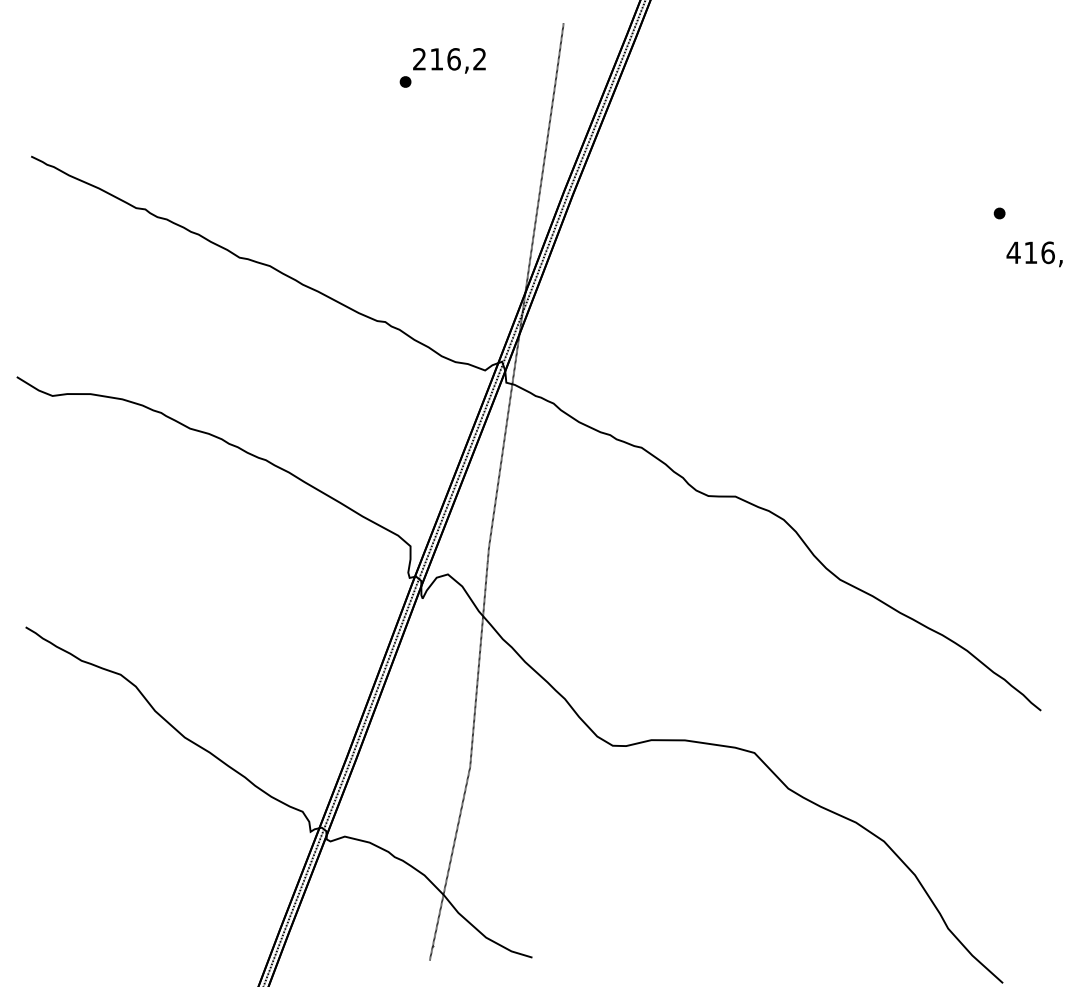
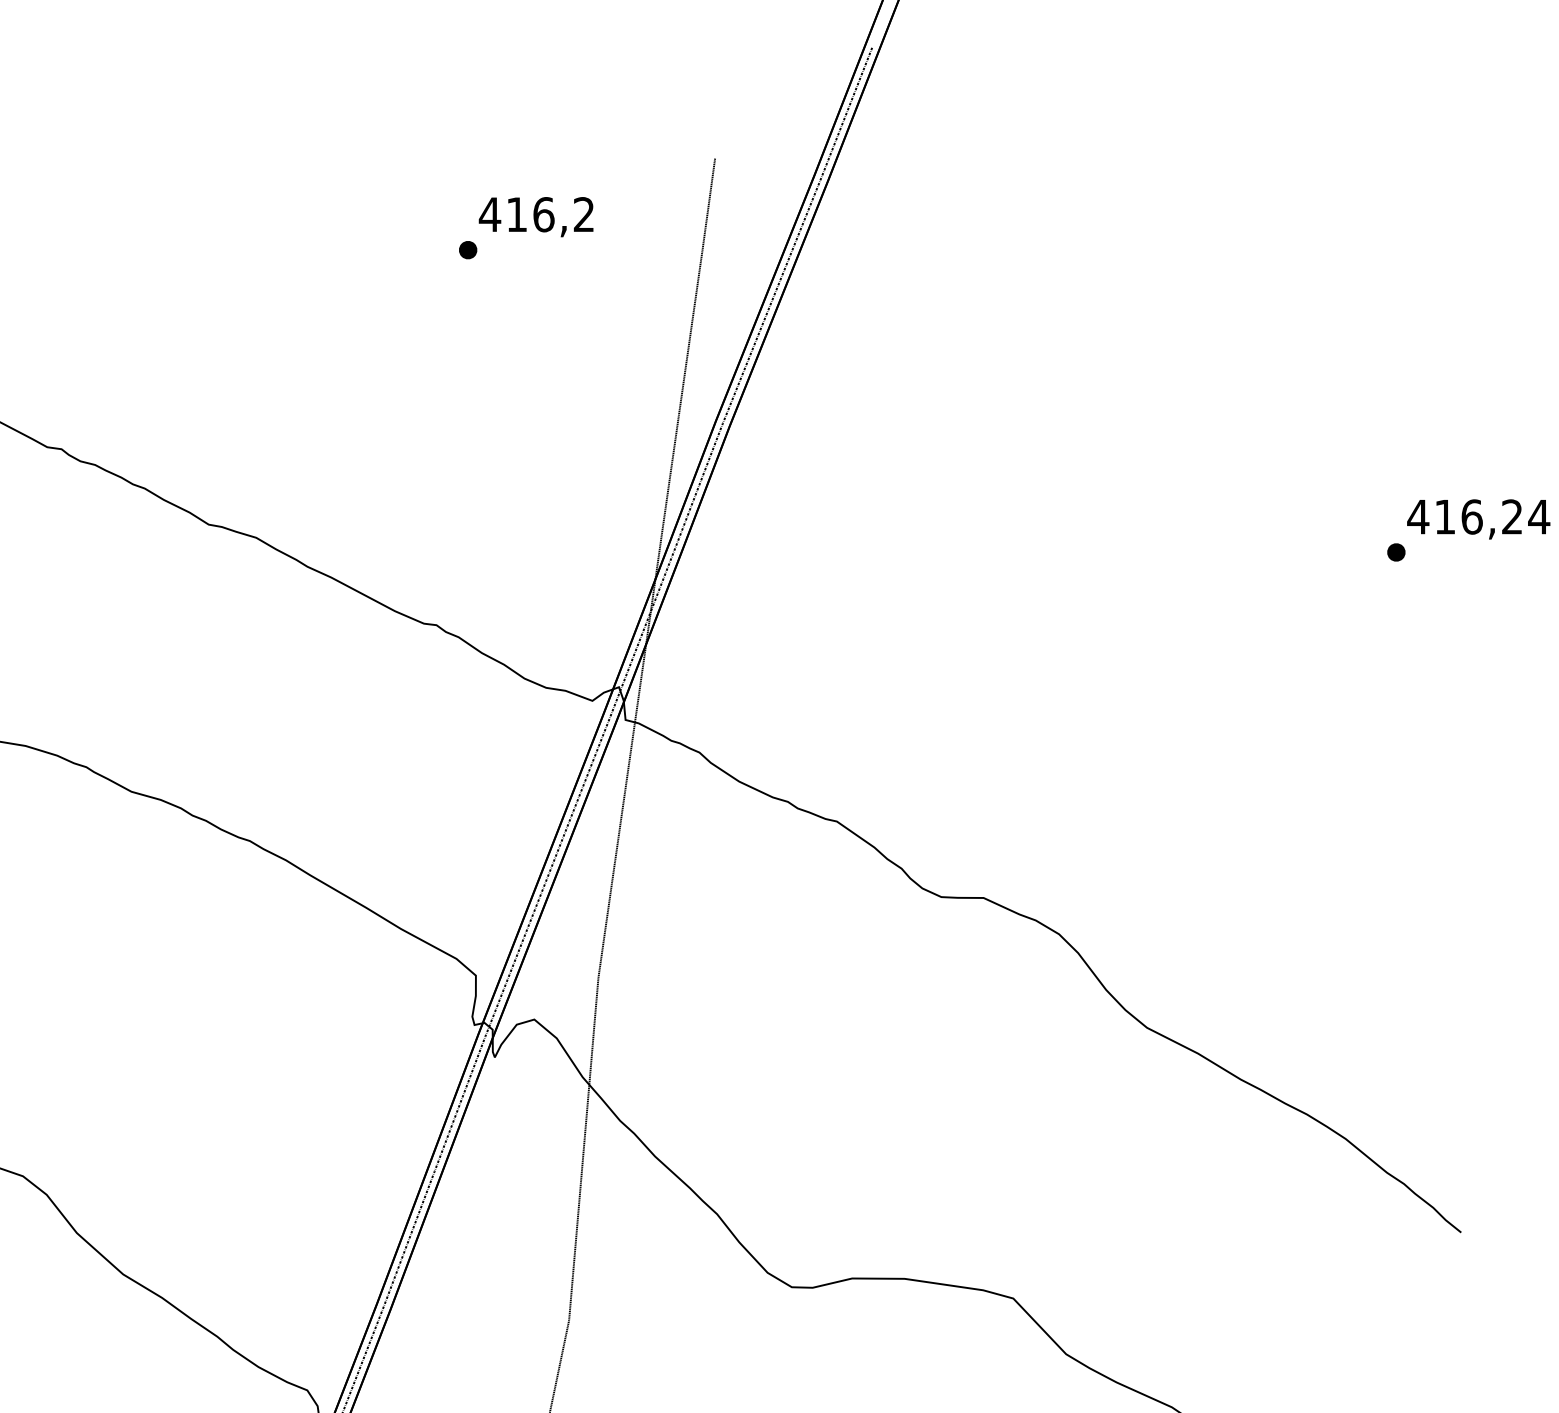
text: (419, 59) -> (489, 214), 216,2 -> 416,2
part: (999, 213) -> (1396, 552), moved

